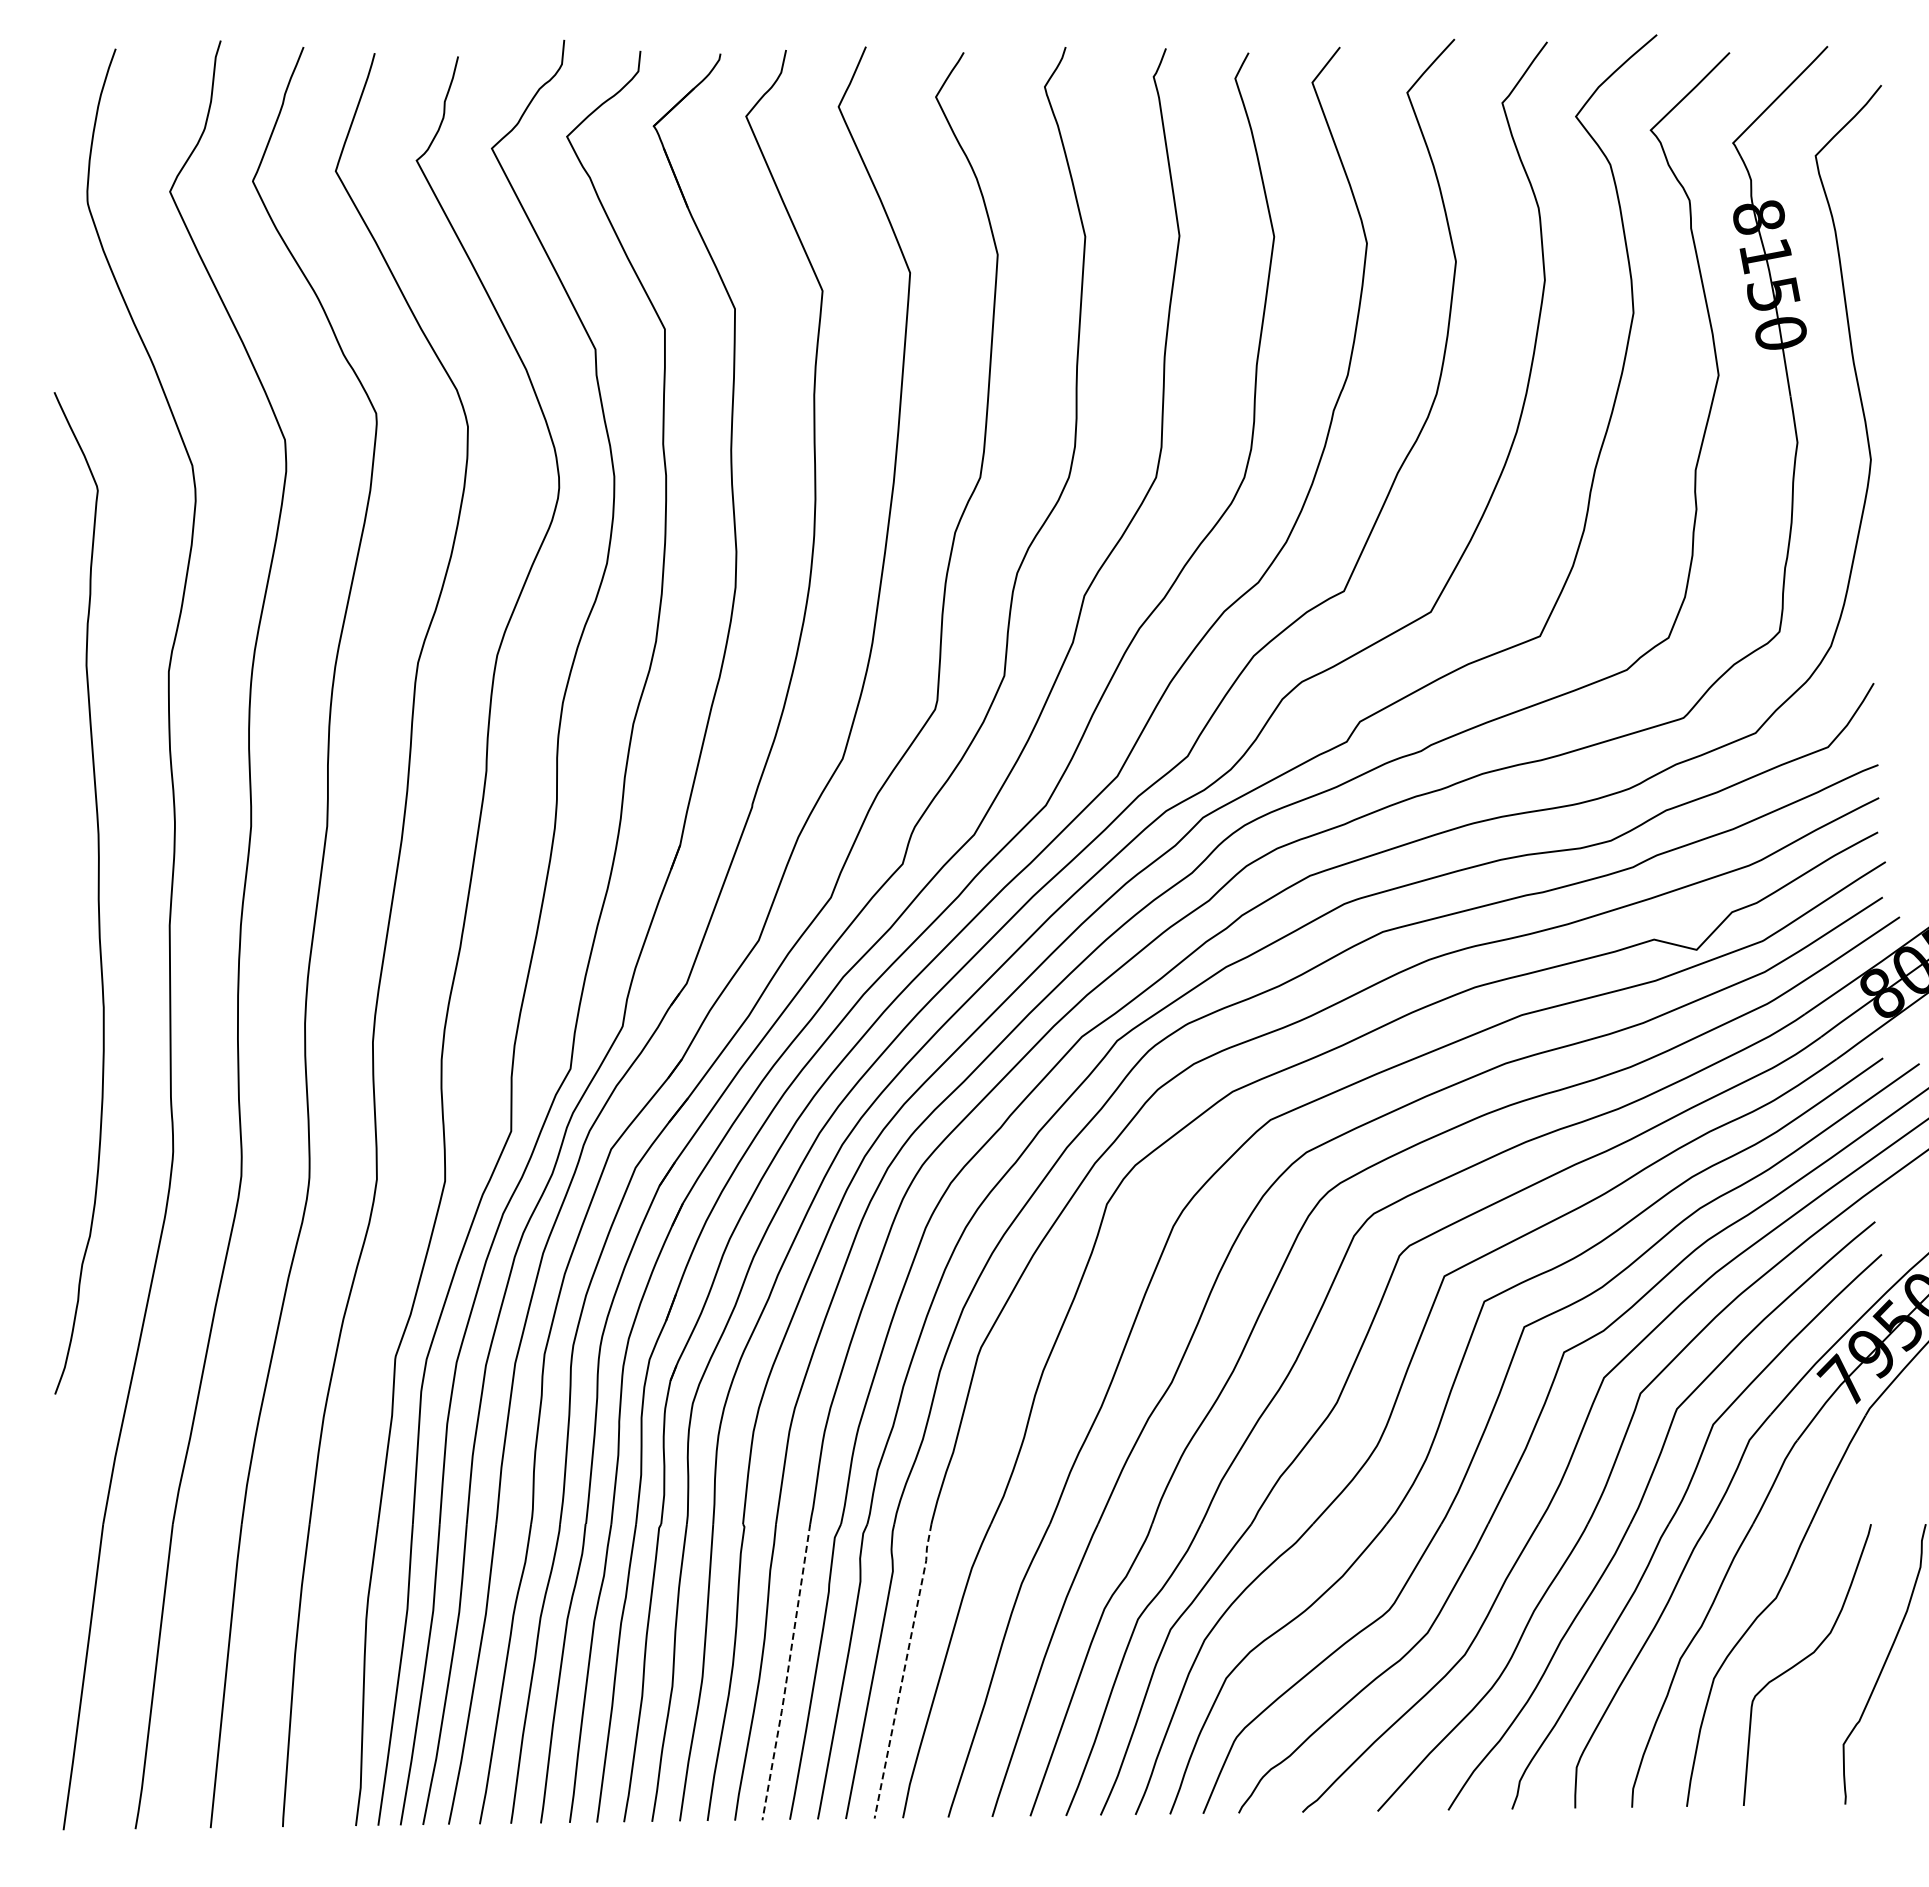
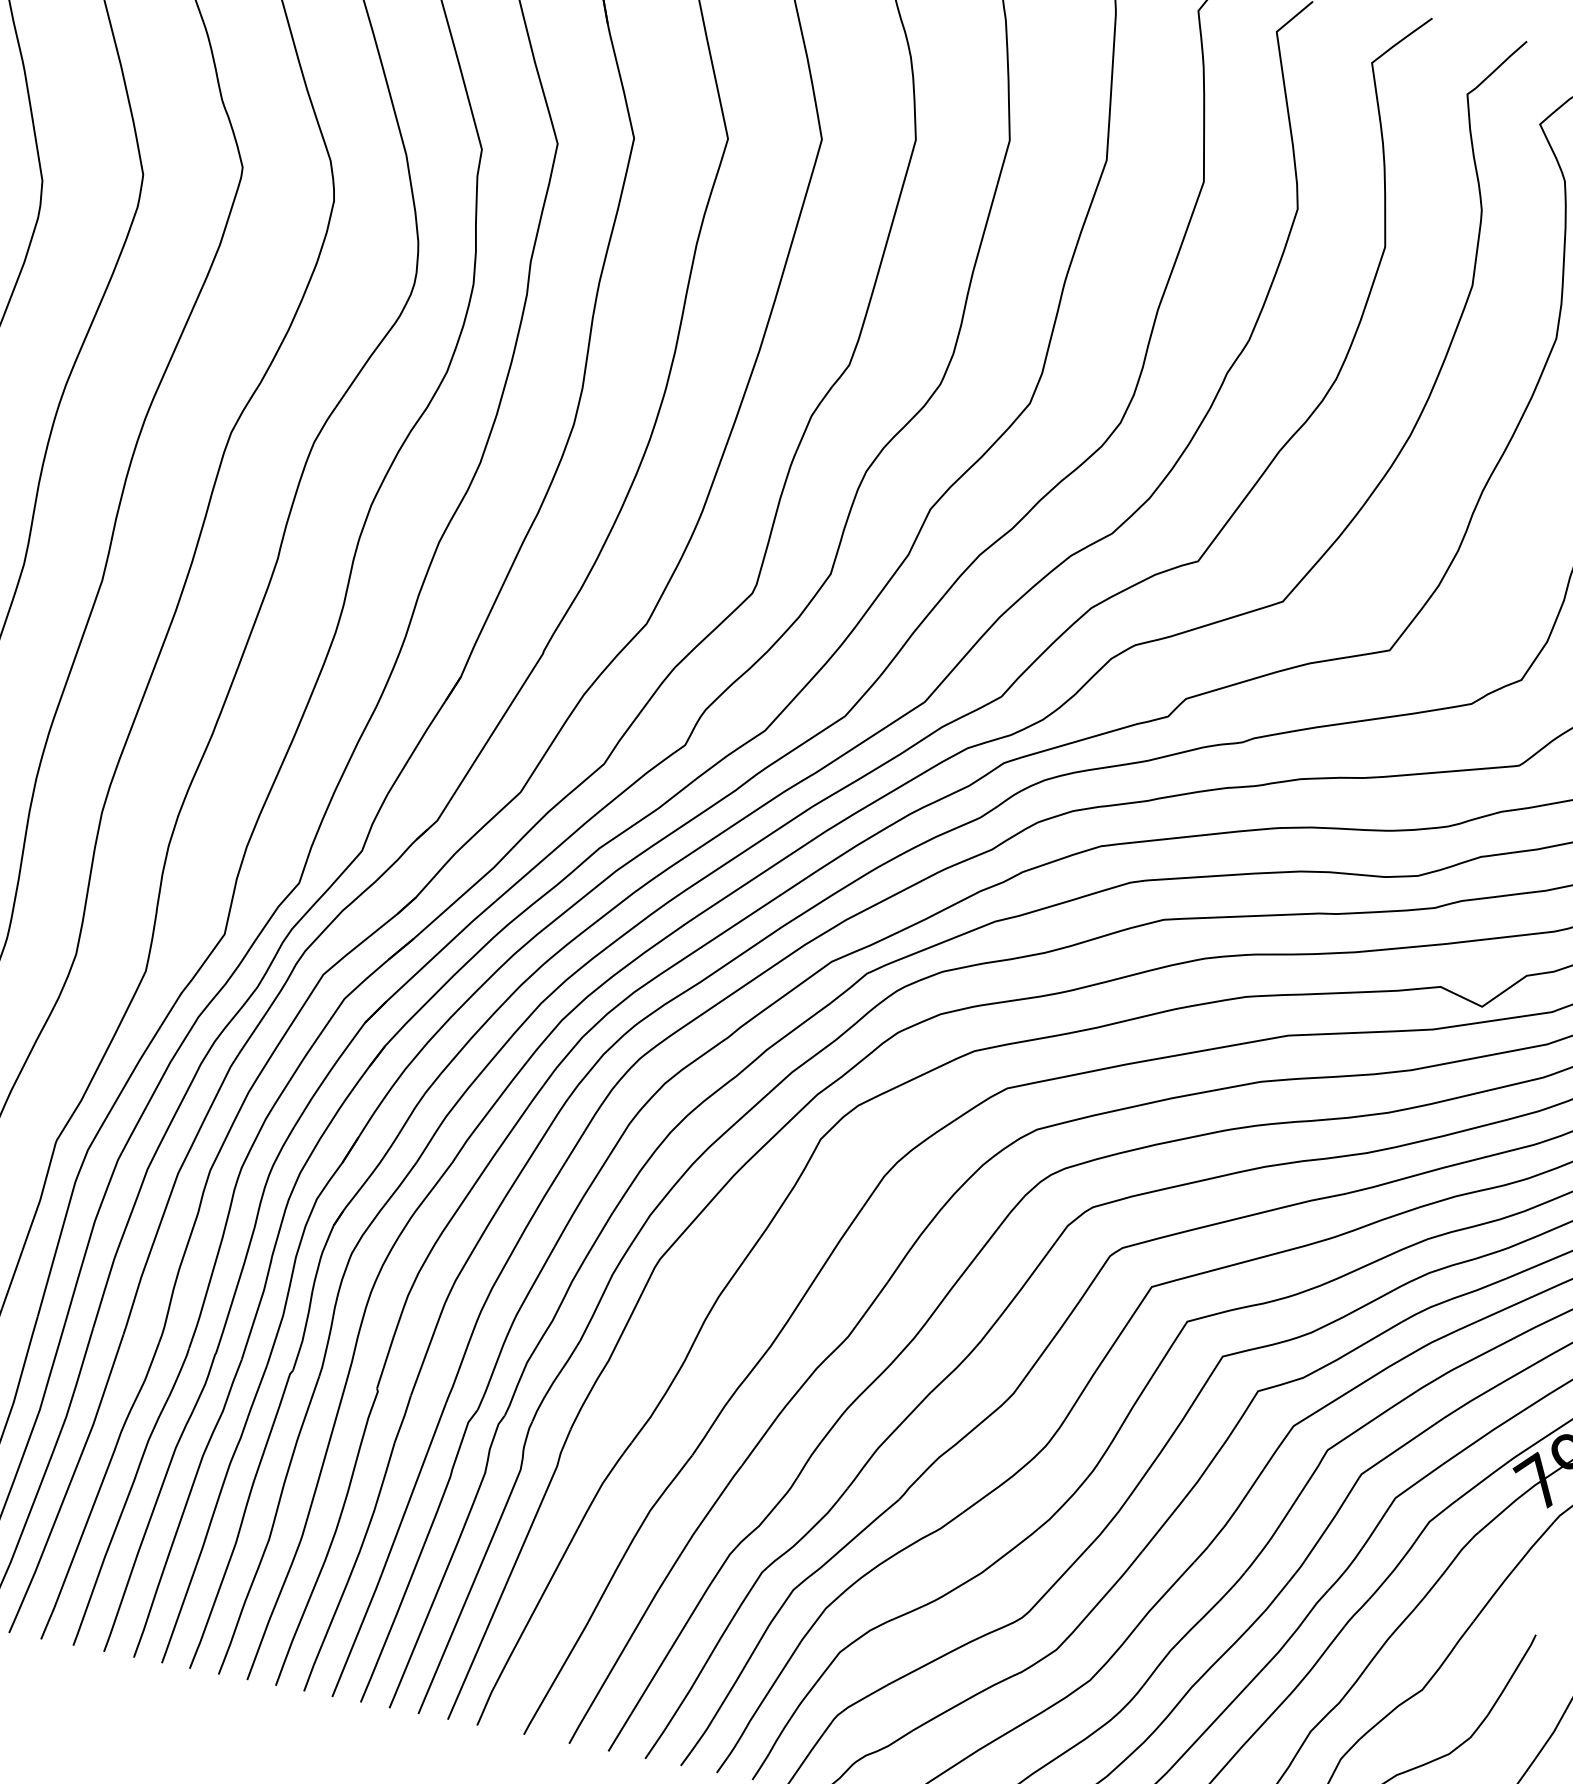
line: (904, 1670) -> (510, 1574), dashed -> solid
line: (787, 1674) -> (389, 1552), dashed -> solid

